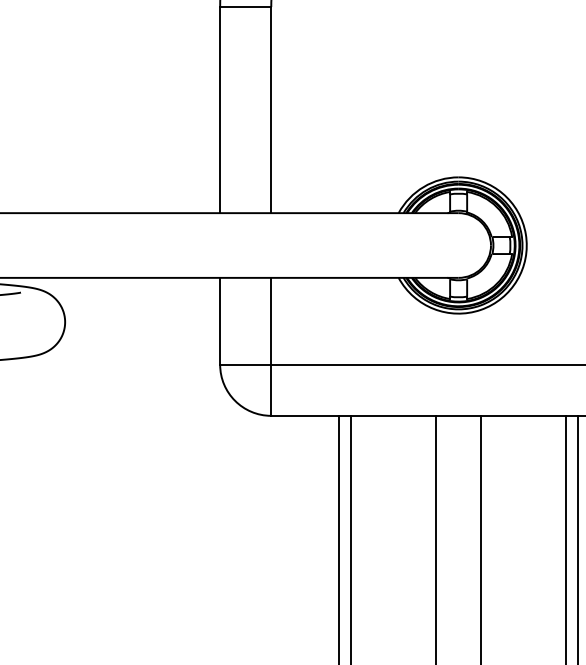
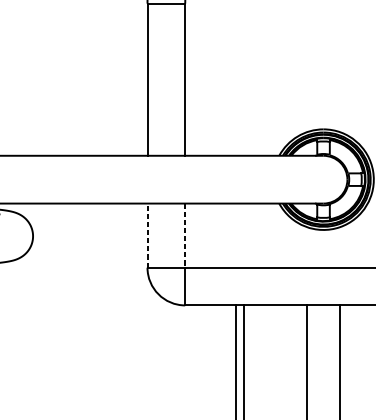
line: (220, 320) -> (147, 235), solid -> dashed
line: (271, 321) -> (185, 235), solid -> dashed

